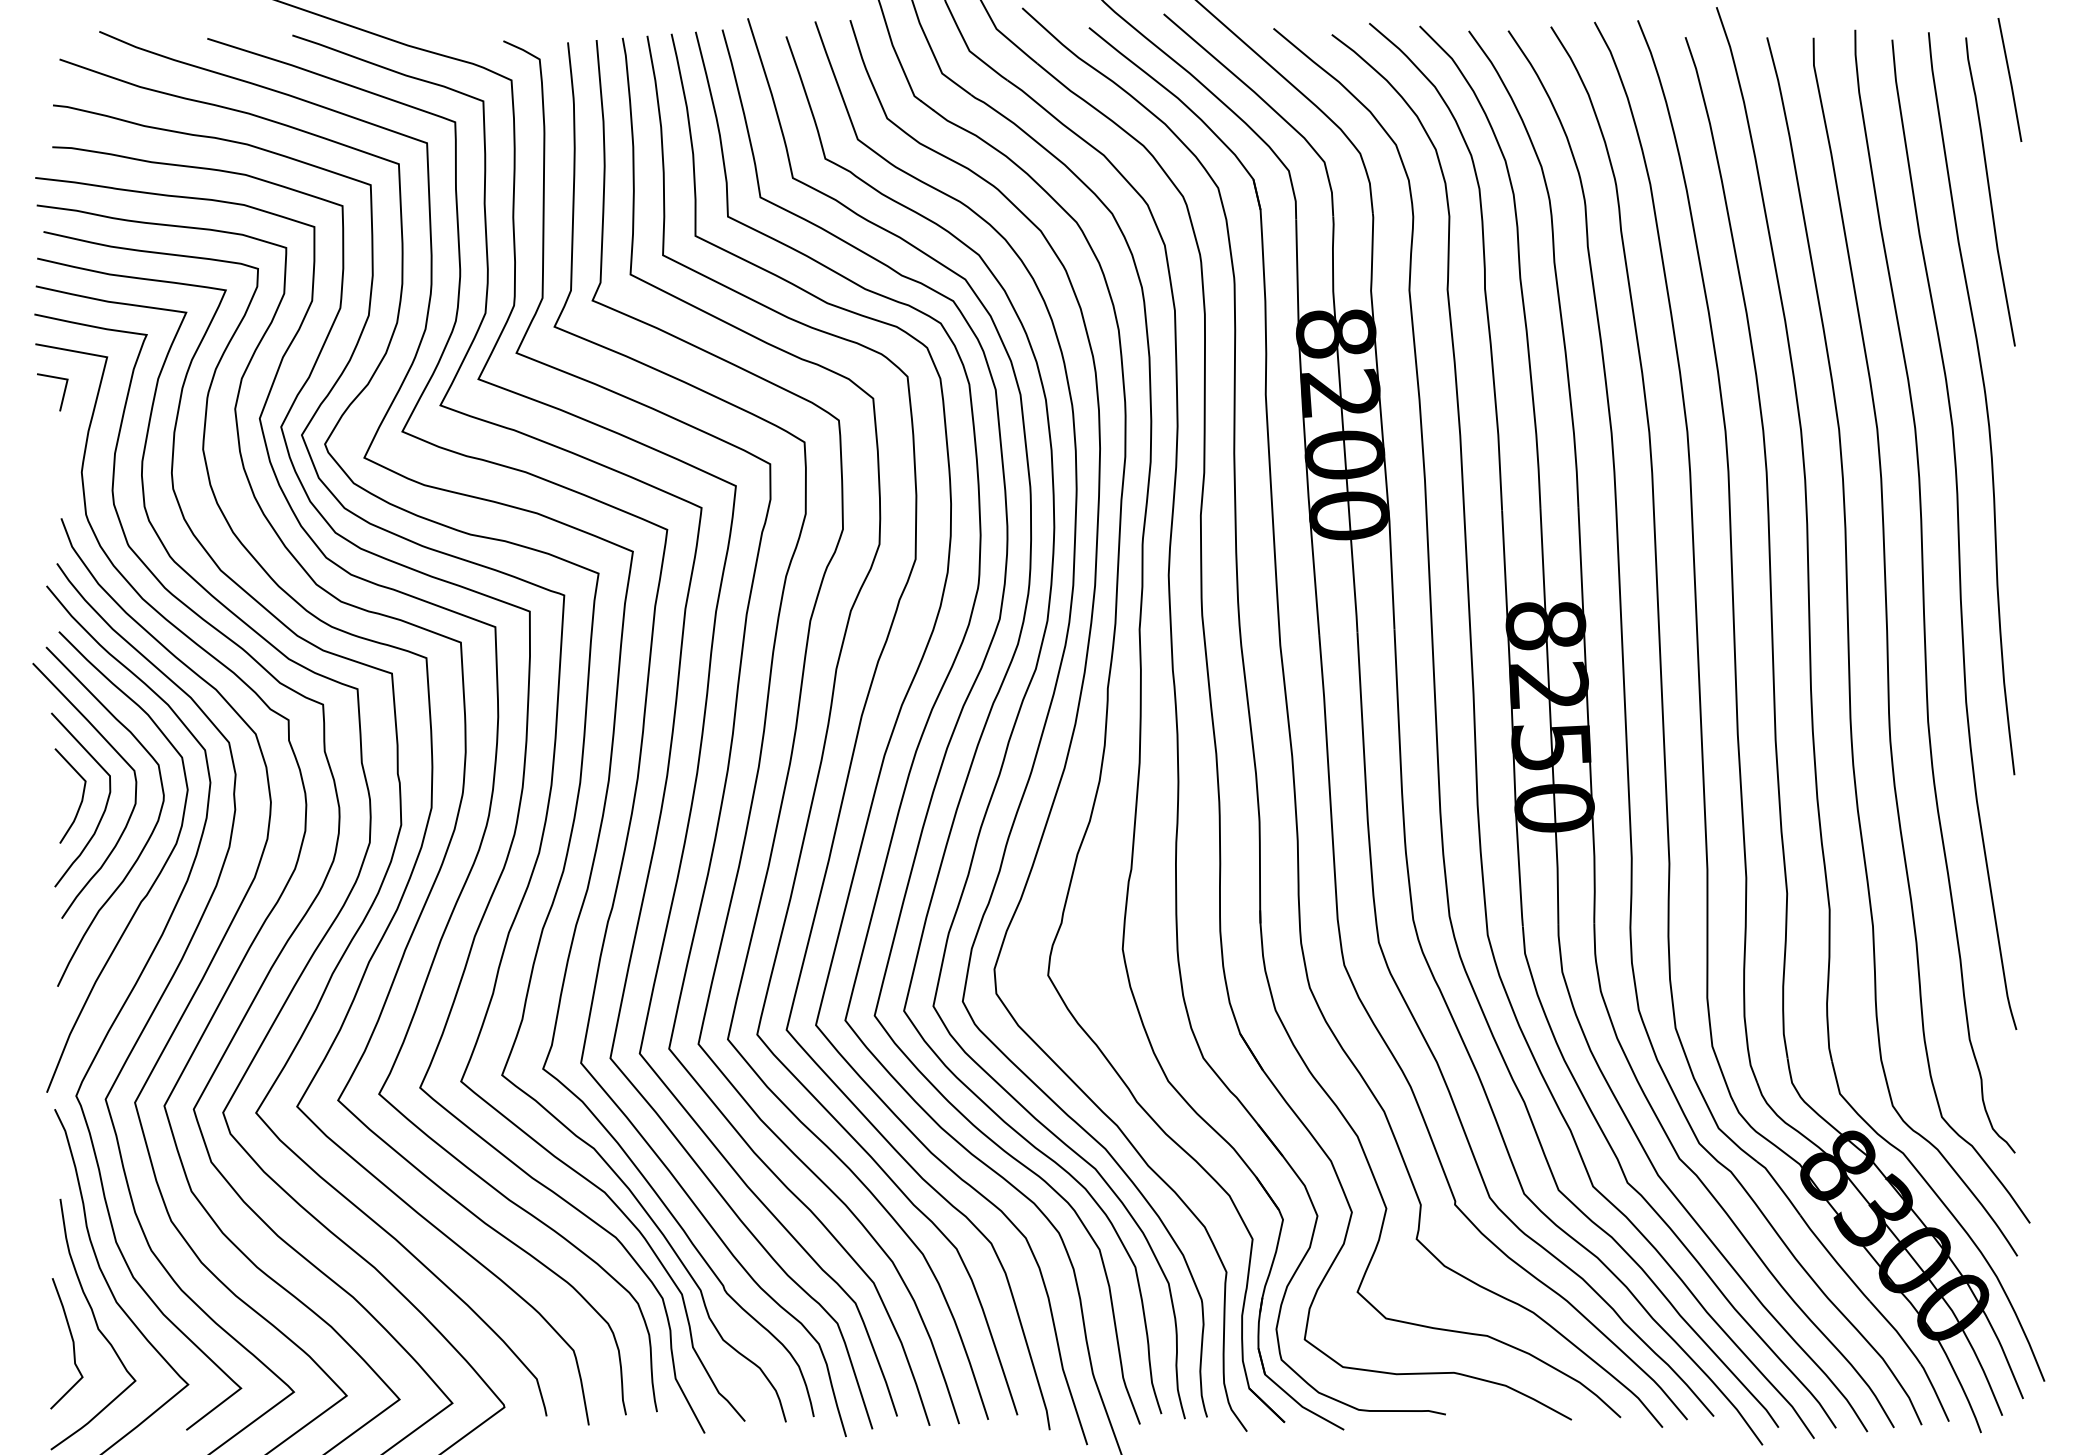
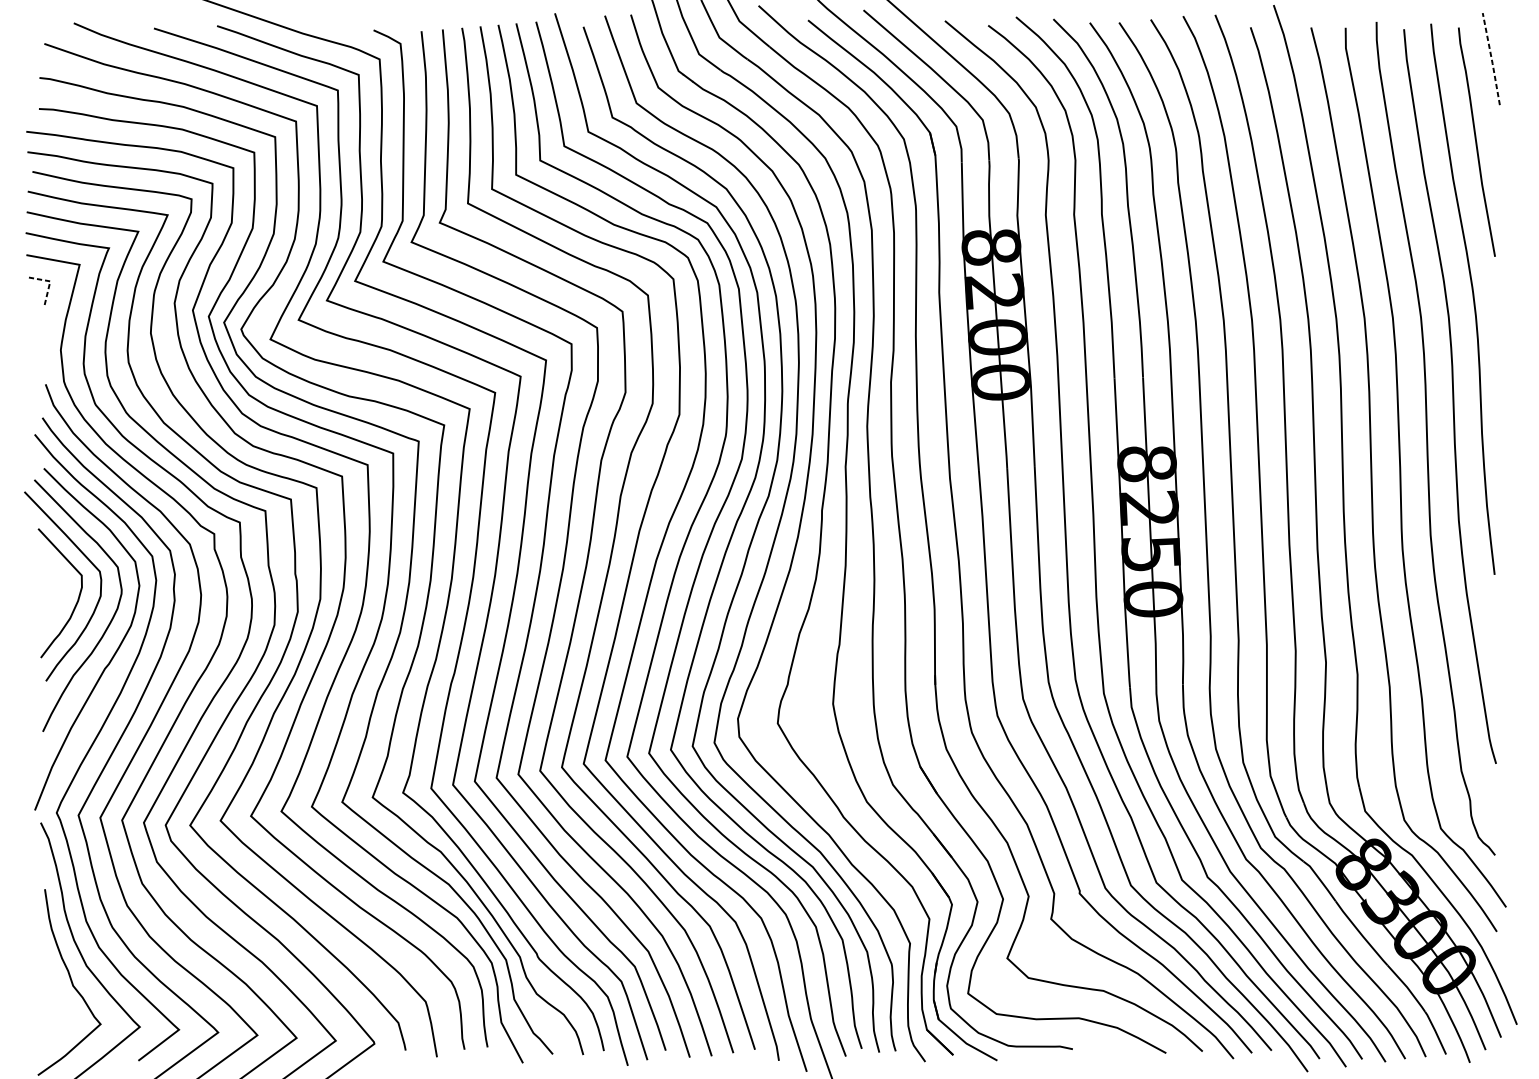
line: (2010, 80) -> (1491, 59), solid -> dashed
line: (67, 379) -> (50, 281), solid -> dashed
curve: (81, 797) -> (60, 591), removed
curve: (72, 1343) -> (53, 996), removed

